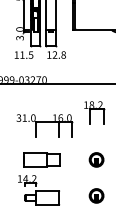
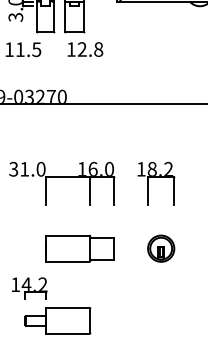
part: (94, 112) -> (157, 183), moved
part: (41, 159) -> (79, 247), moved
part: (96, 195) -> (161, 316), removed

